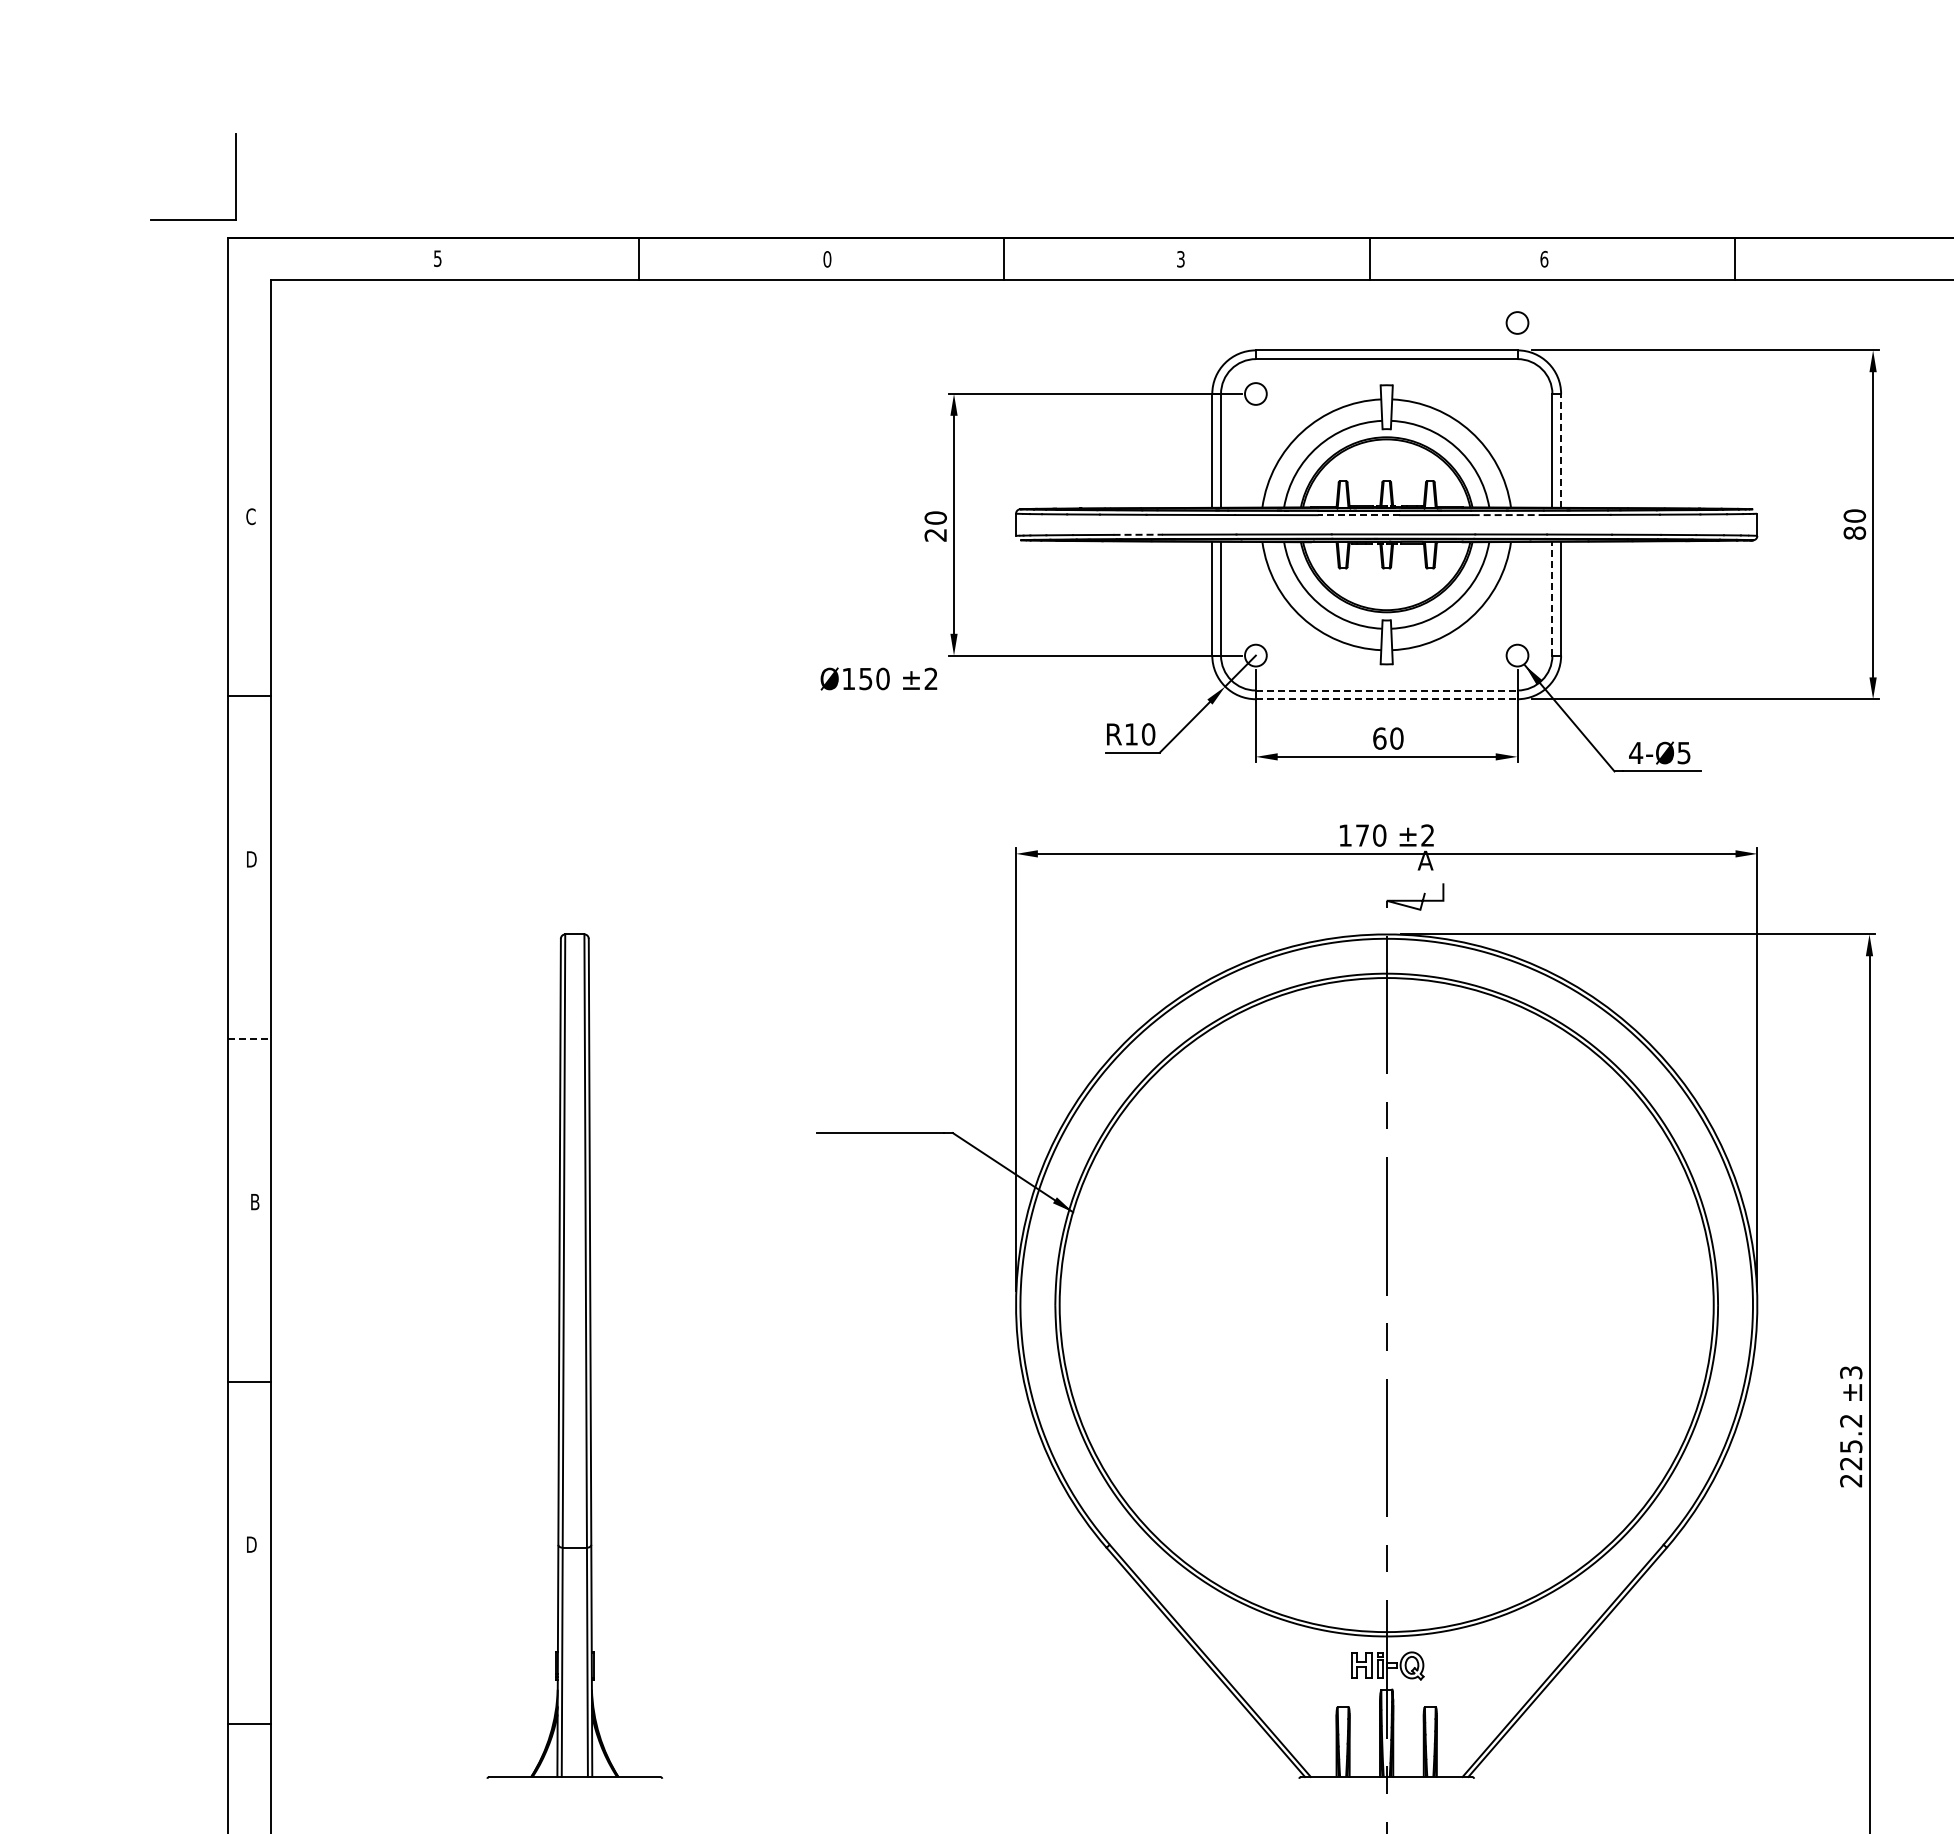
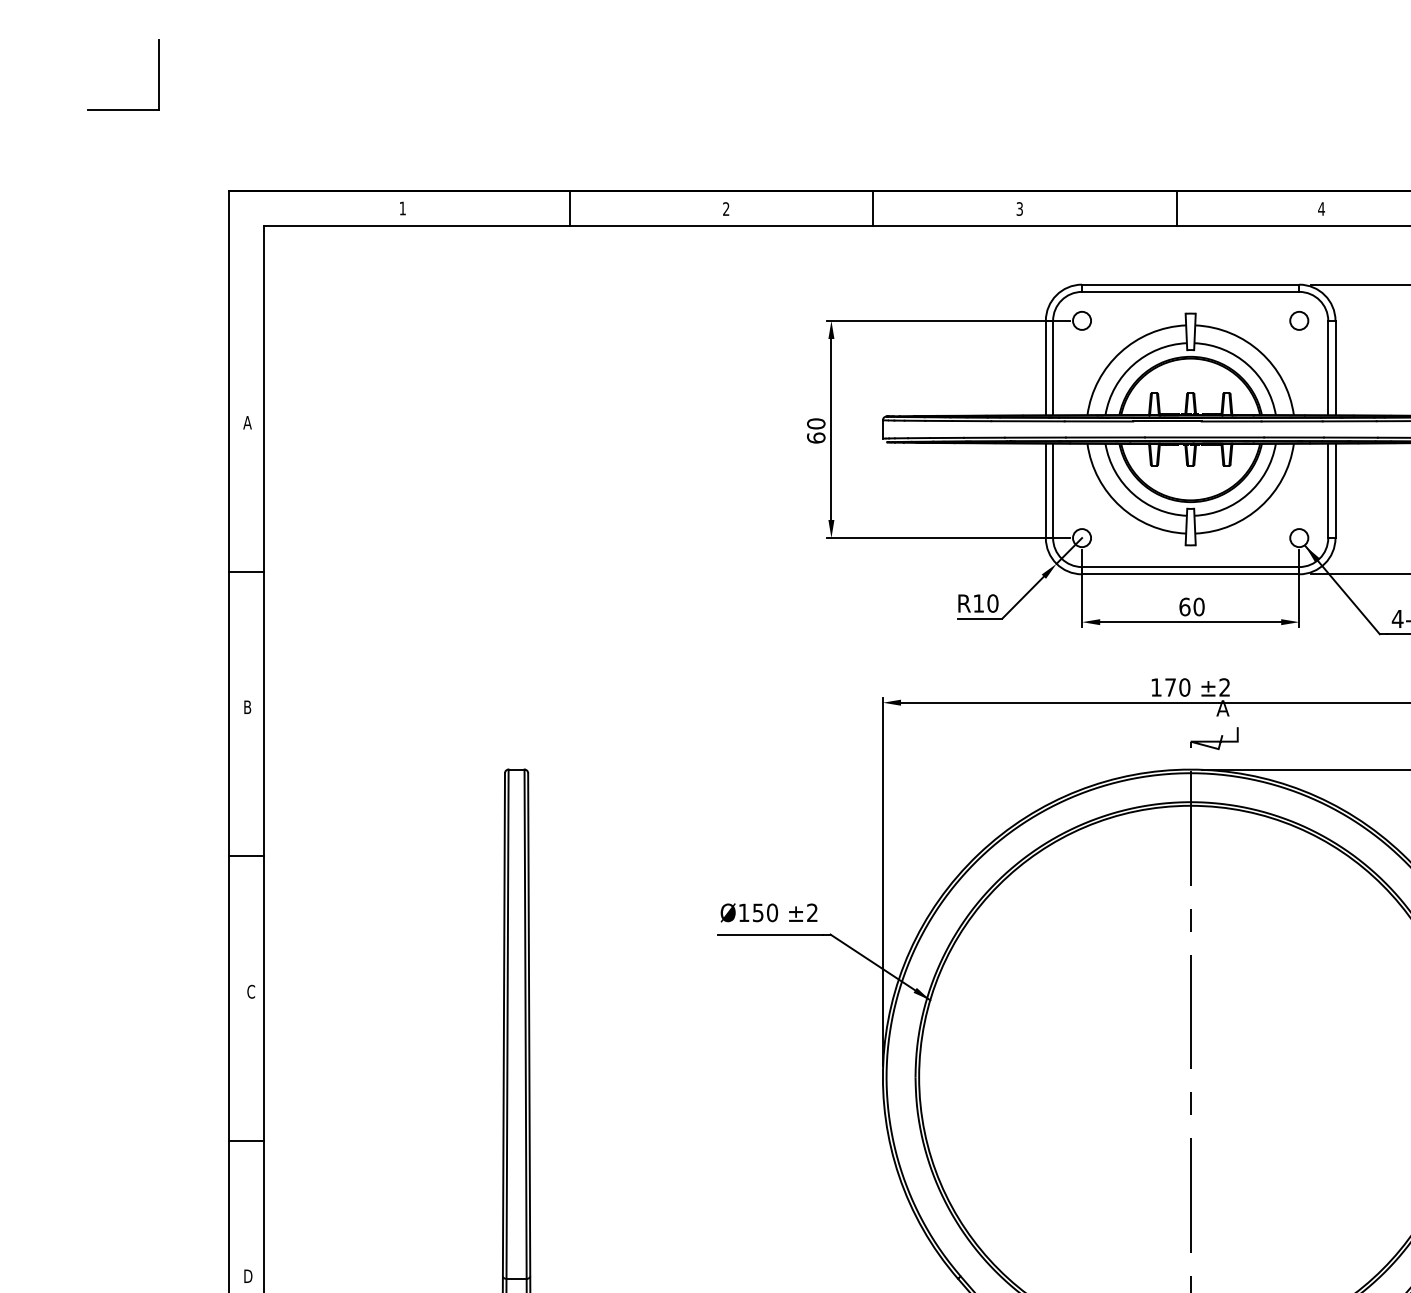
part: (235, 176) -> (158, 74), moved
text: (437, 258) -> (402, 208), 5 -> 1
text: (1544, 258) -> (1321, 208), 6 -> 4
text: (827, 259) -> (726, 209), 0 -> 2
circle: (1517, 322) -> (1299, 320), moved
line: (1561, 450) -> (1335, 367), dashed -> solid
line: (1358, 515) -> (1167, 421), dashed -> solid
line: (1508, 515) -> (1291, 421), dashed -> solid
text: (250, 516) -> (247, 422), C -> A
text: (935, 534) -> (816, 437), 20 -> 60
line: (1138, 534) -> (984, 437), dashed -> solid
line: (1552, 598) -> (1328, 490), dashed -> solid
text: (878, 678) -> (768, 912), moved
line: (1386, 690) -> (1190, 567), dashed -> solid
line: (1386, 699) -> (1190, 574), dashed -> solid
text: (252, 859) -> (248, 707), D -> B
line: (250, 1038) -> (247, 856), dashed -> solid
text: (254, 1201) -> (250, 991), B -> C

